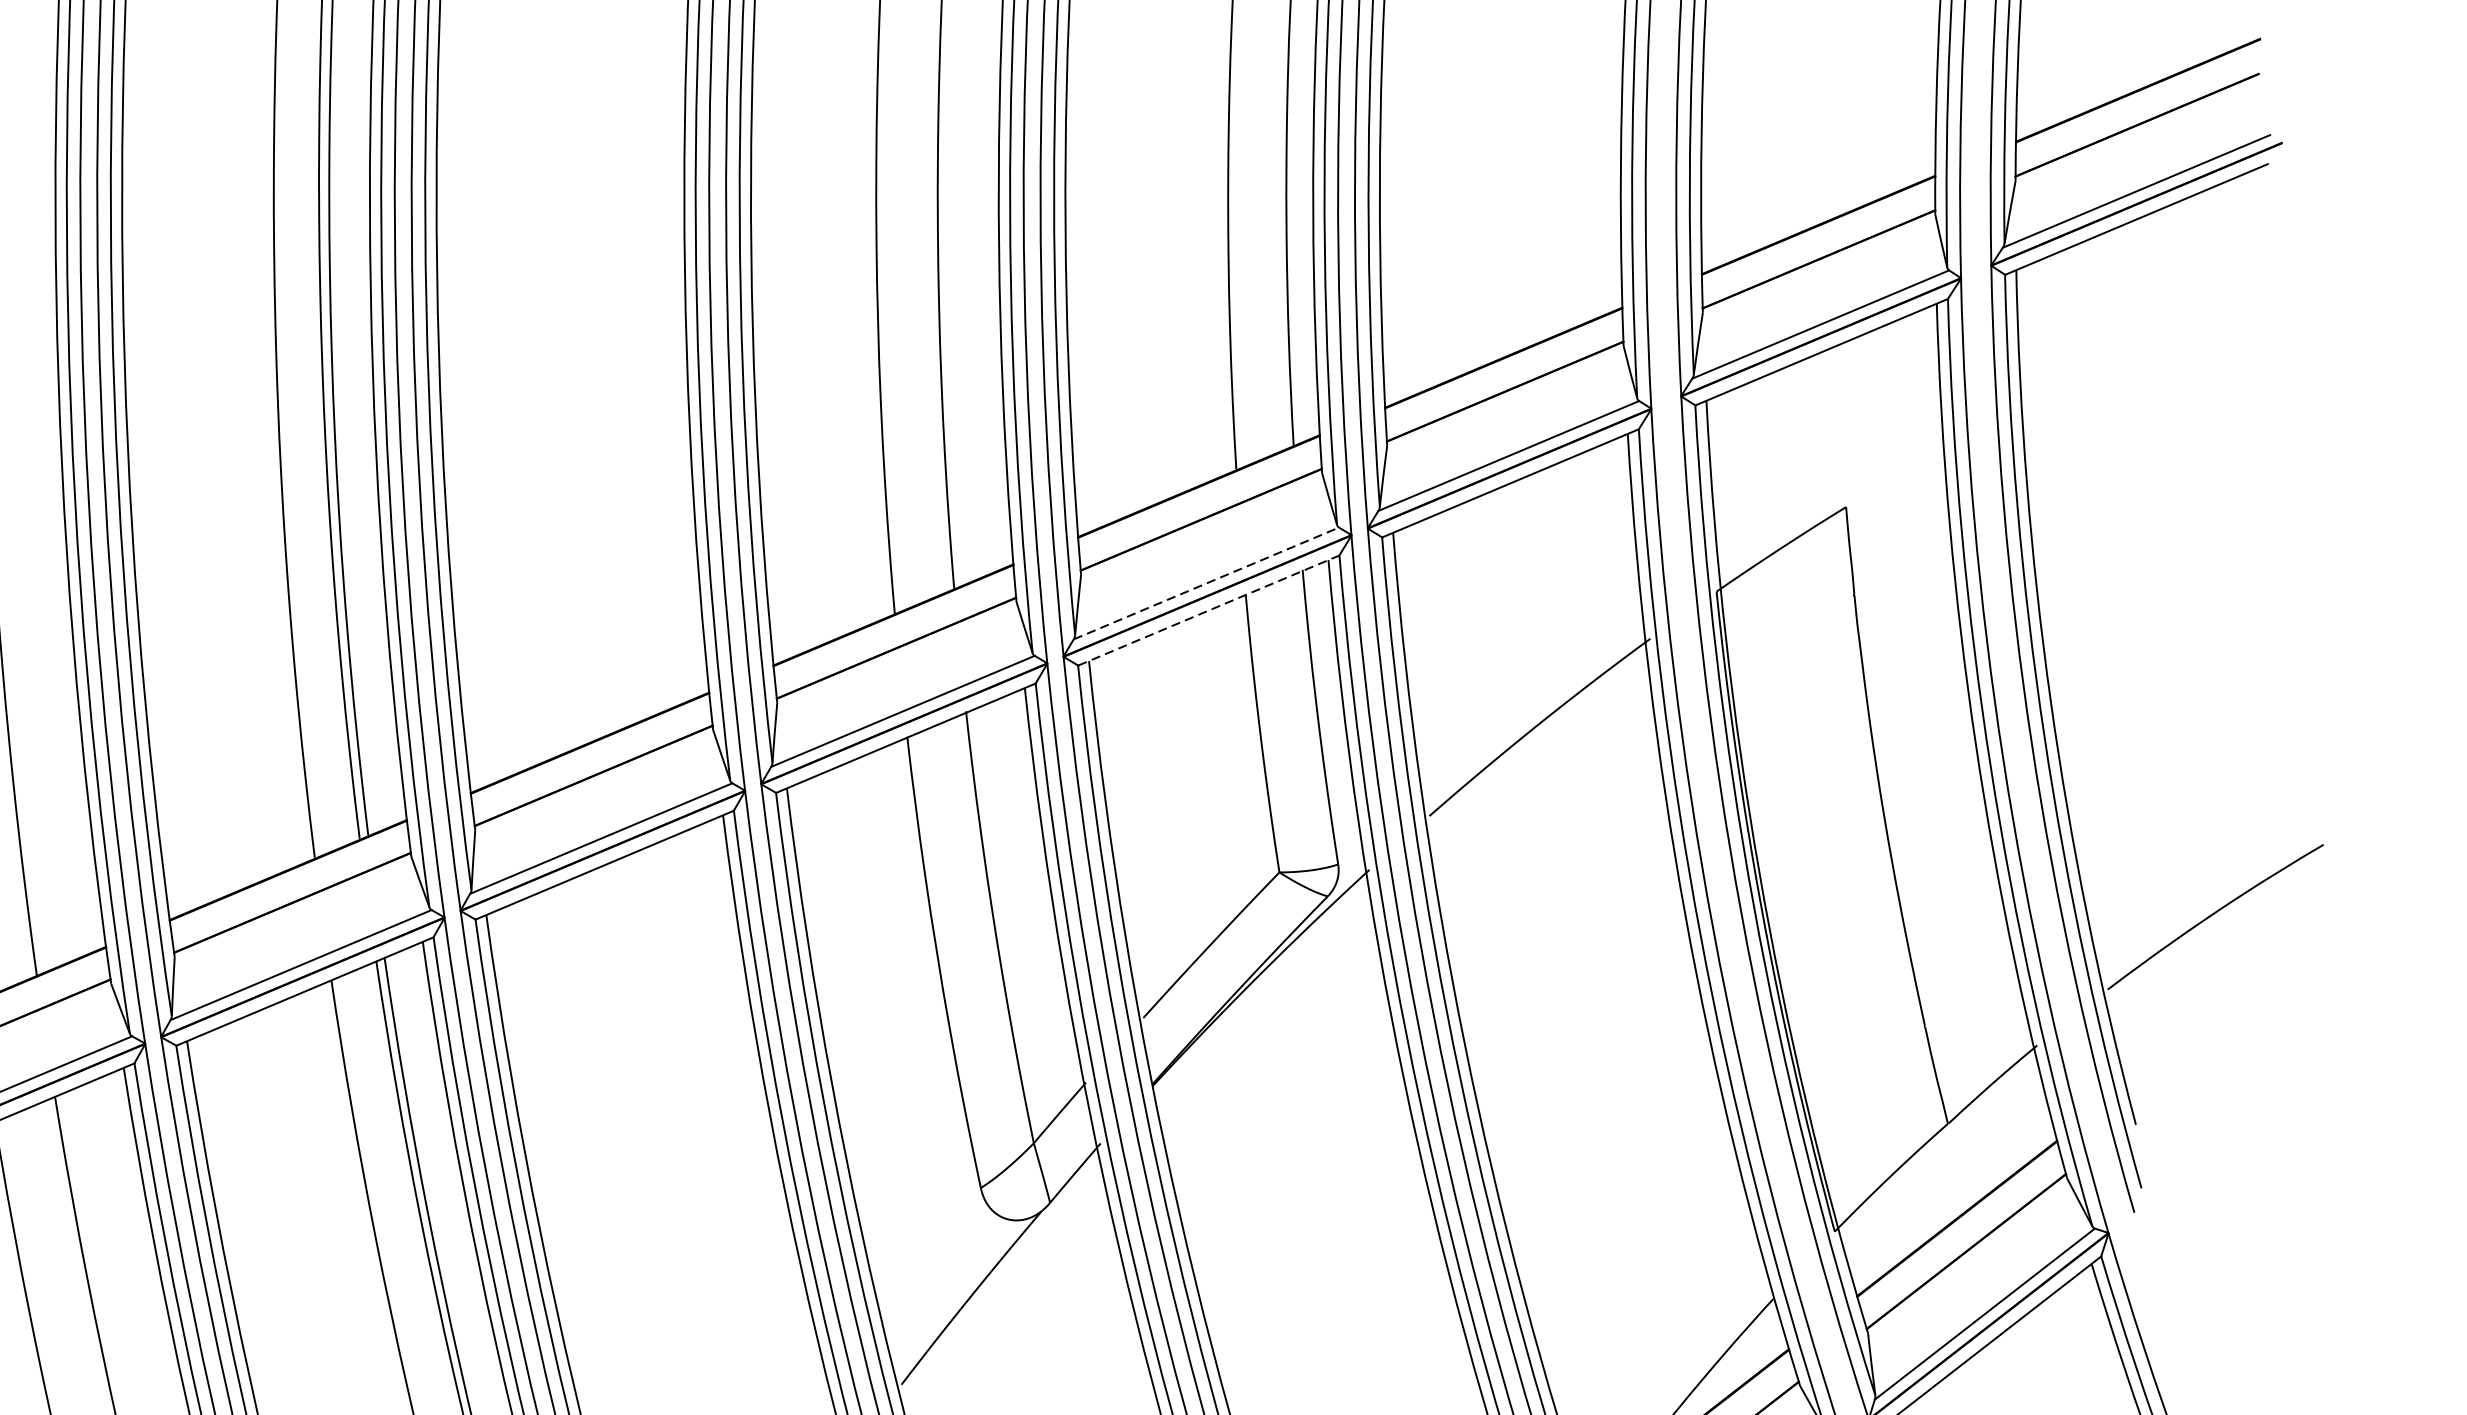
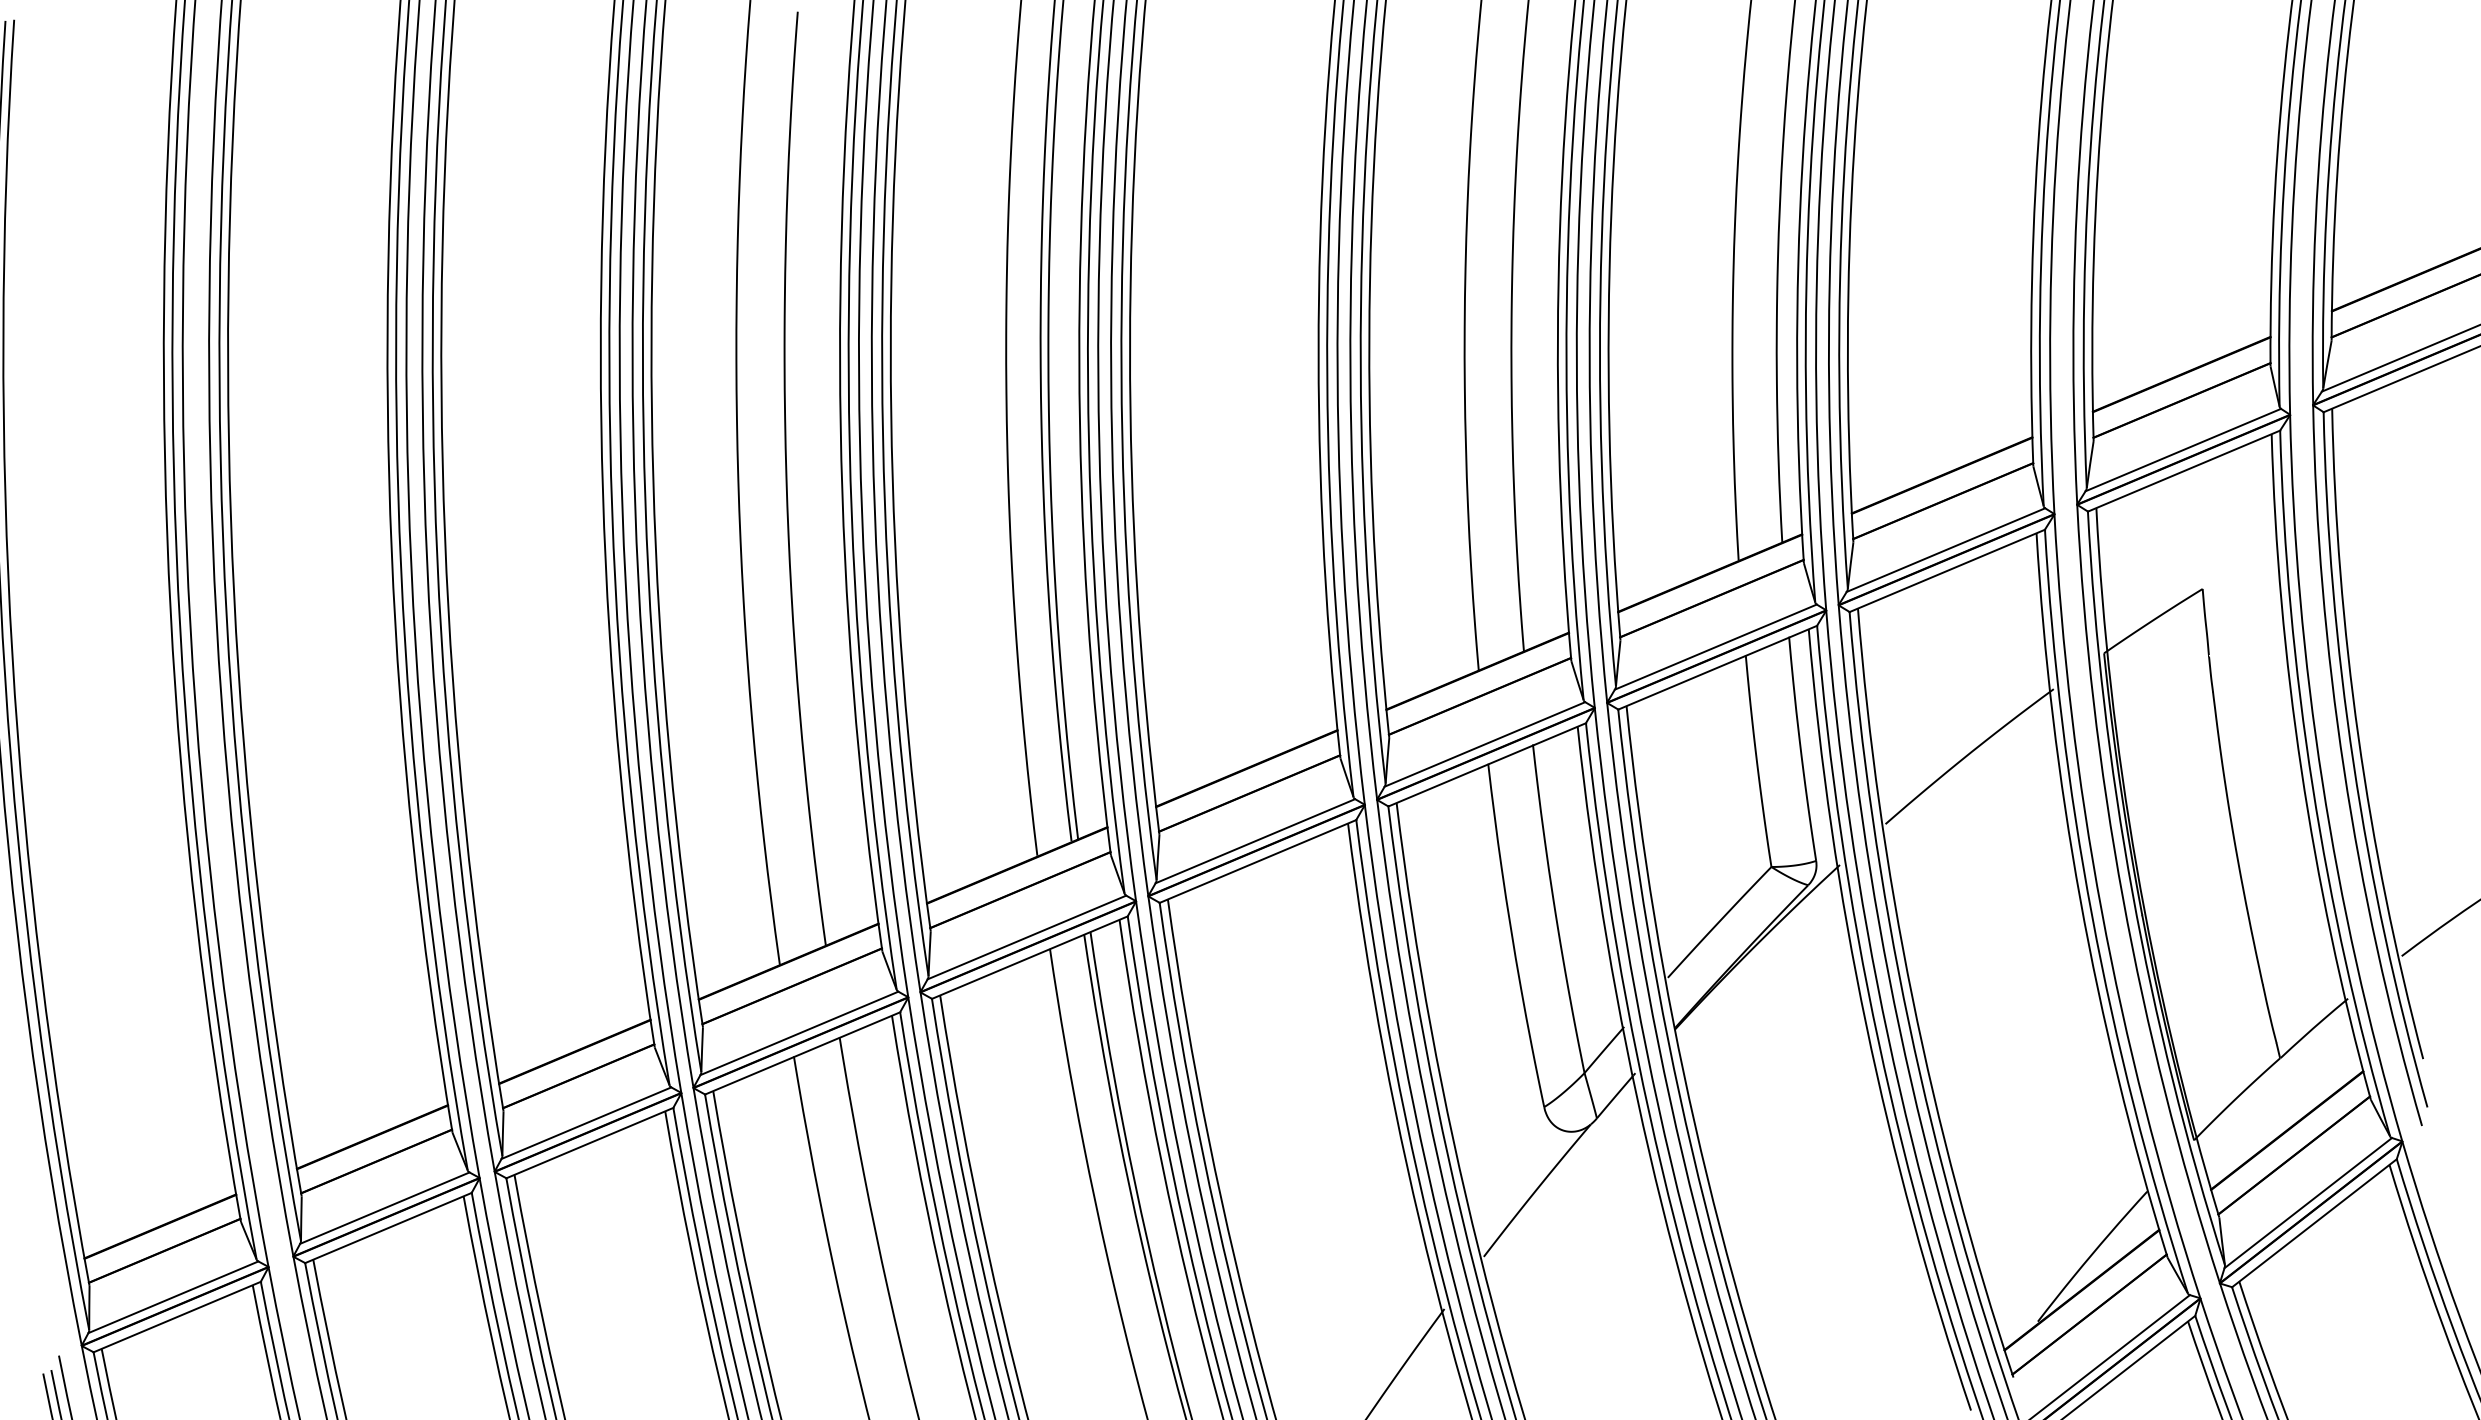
line: (1205, 584) -> (1715, 647), dashed -> solid
line: (1208, 610) -> (1717, 667), dashed -> solid

